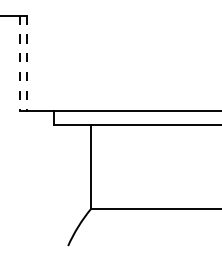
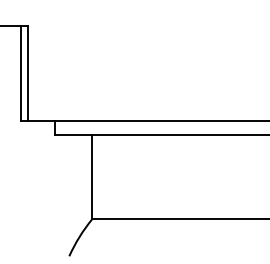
line: (20, 63) -> (21, 73), dashed -> solid
line: (26, 63) -> (27, 73), dashed -> solid

